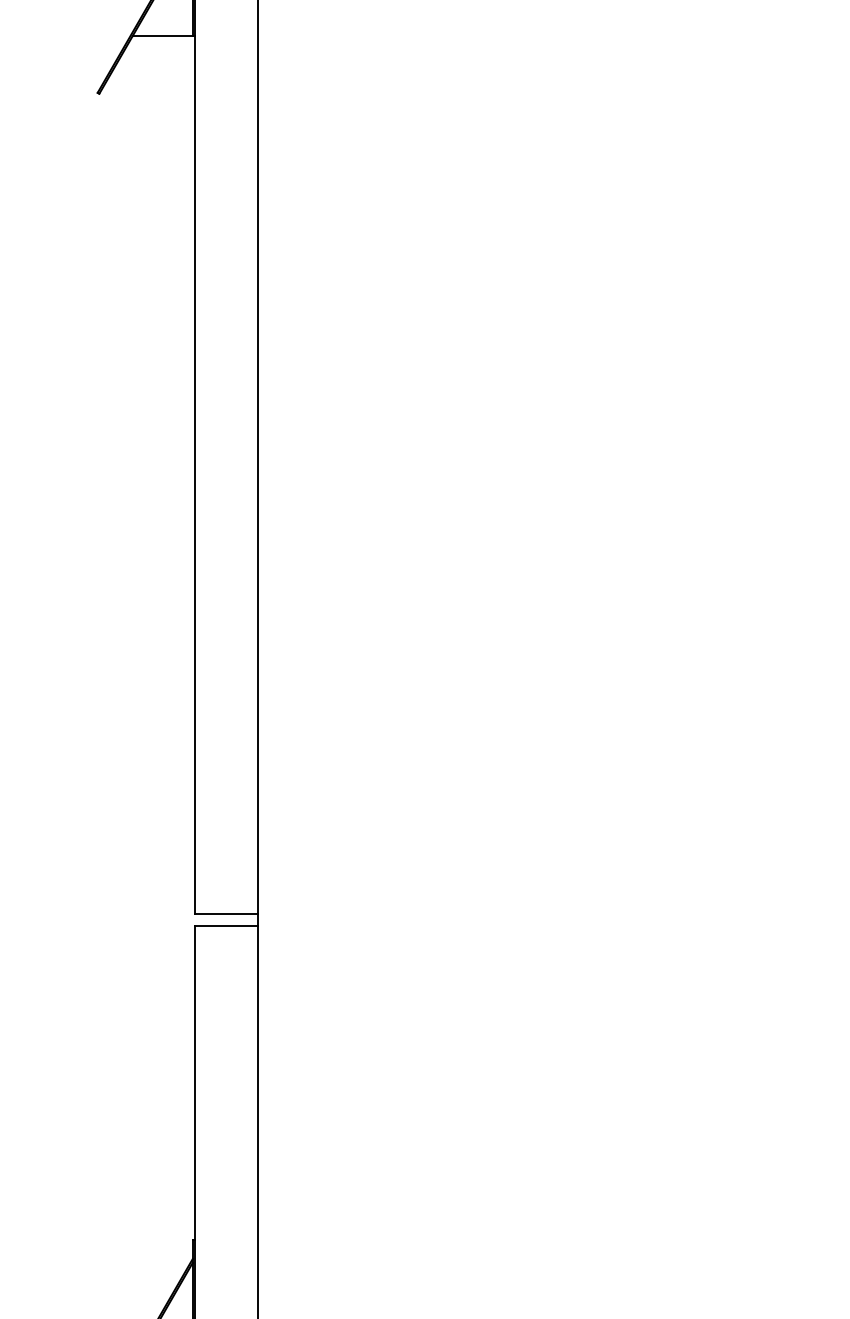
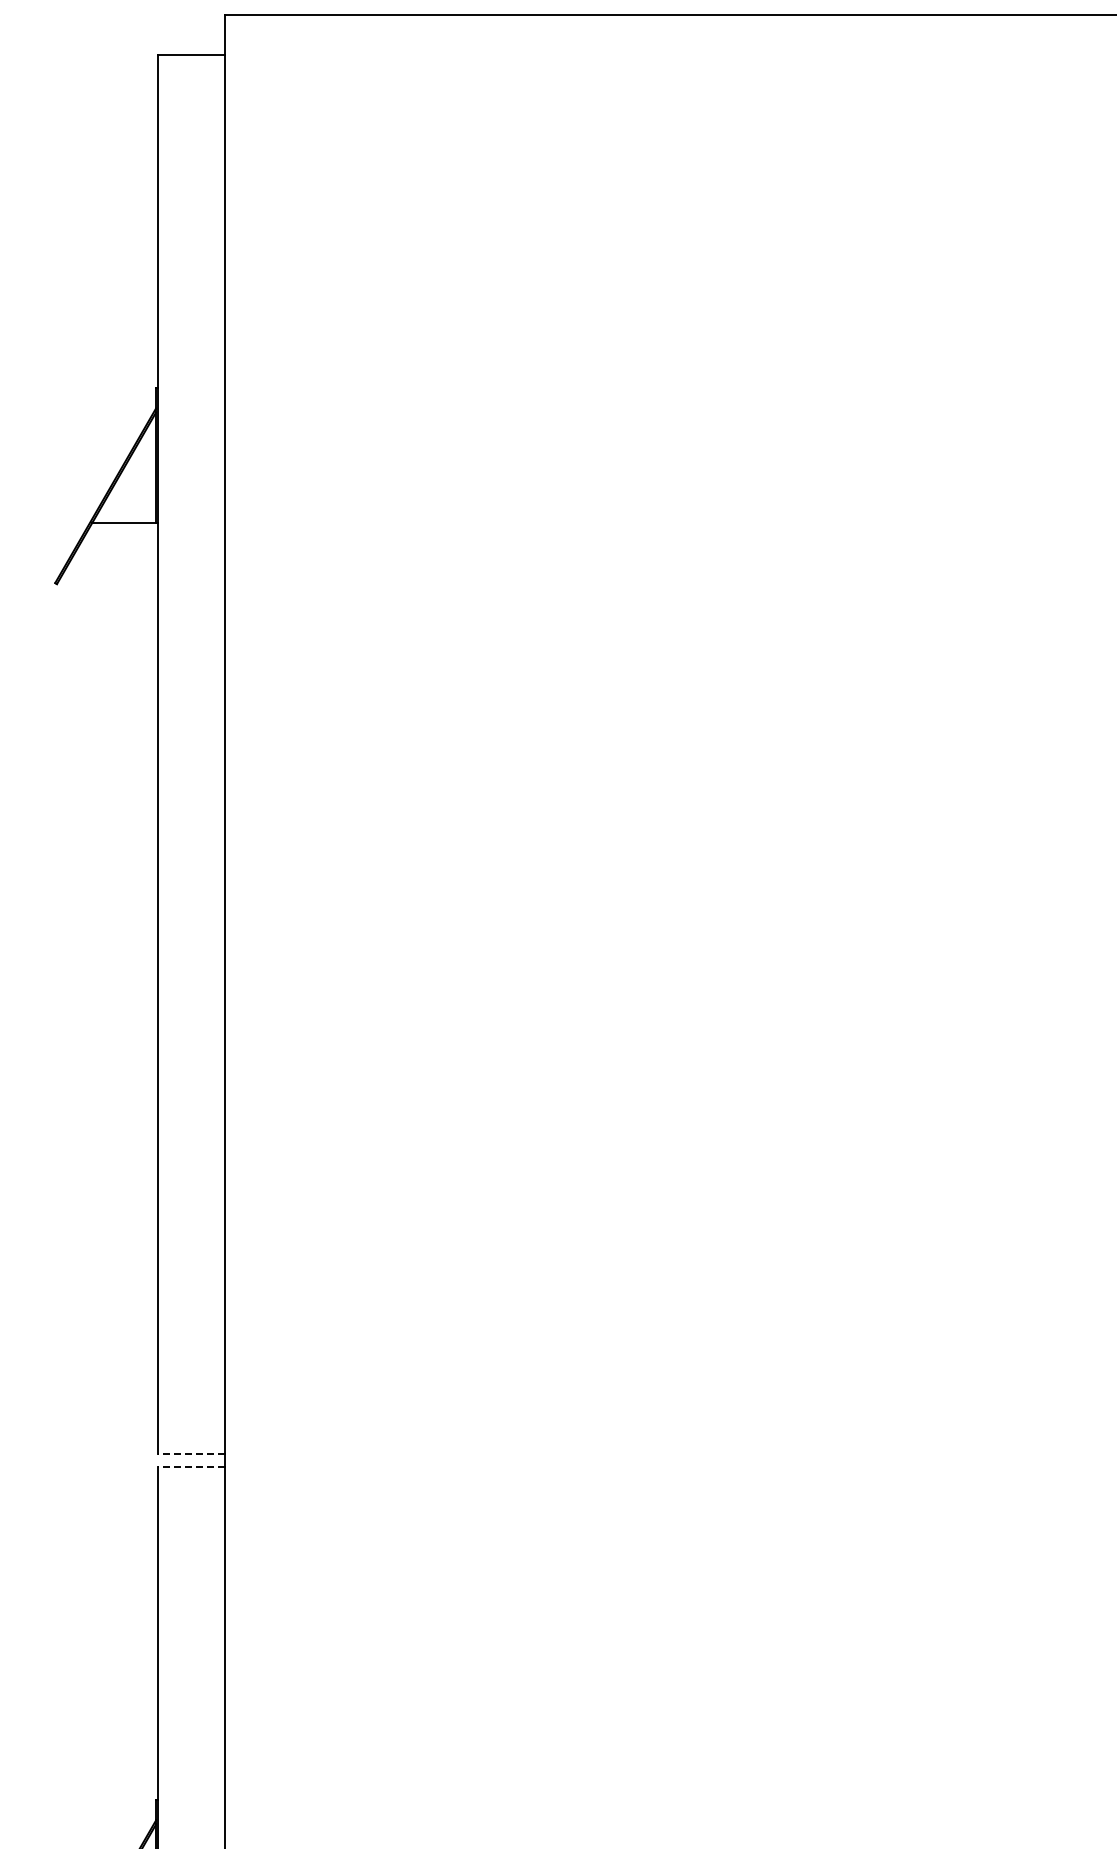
line: (226, 913) -> (191, 1453), solid -> dashed
line: (226, 926) -> (191, 1467), solid -> dashed

